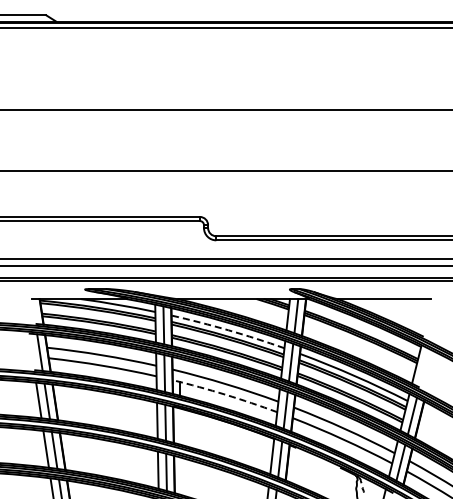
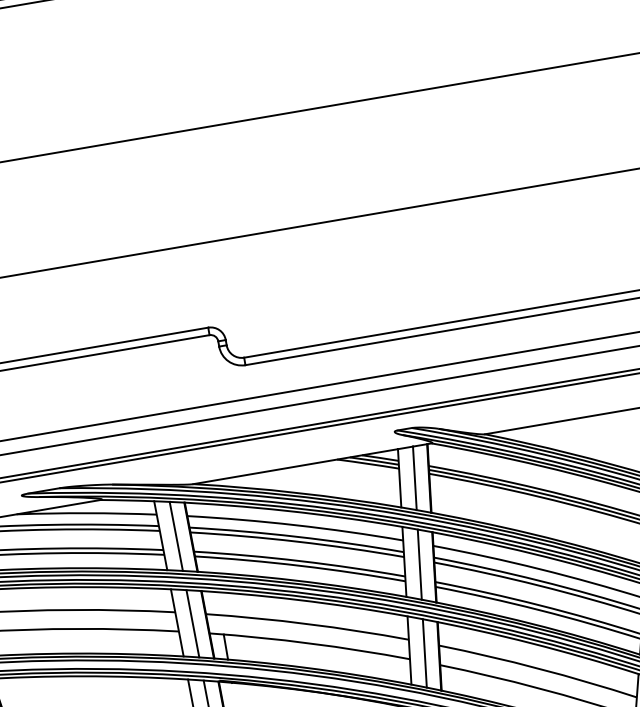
arc: (228, 330) -> (295, 525), dashed -> solid
arc: (225, 394) -> (310, 643), dashed -> solid

